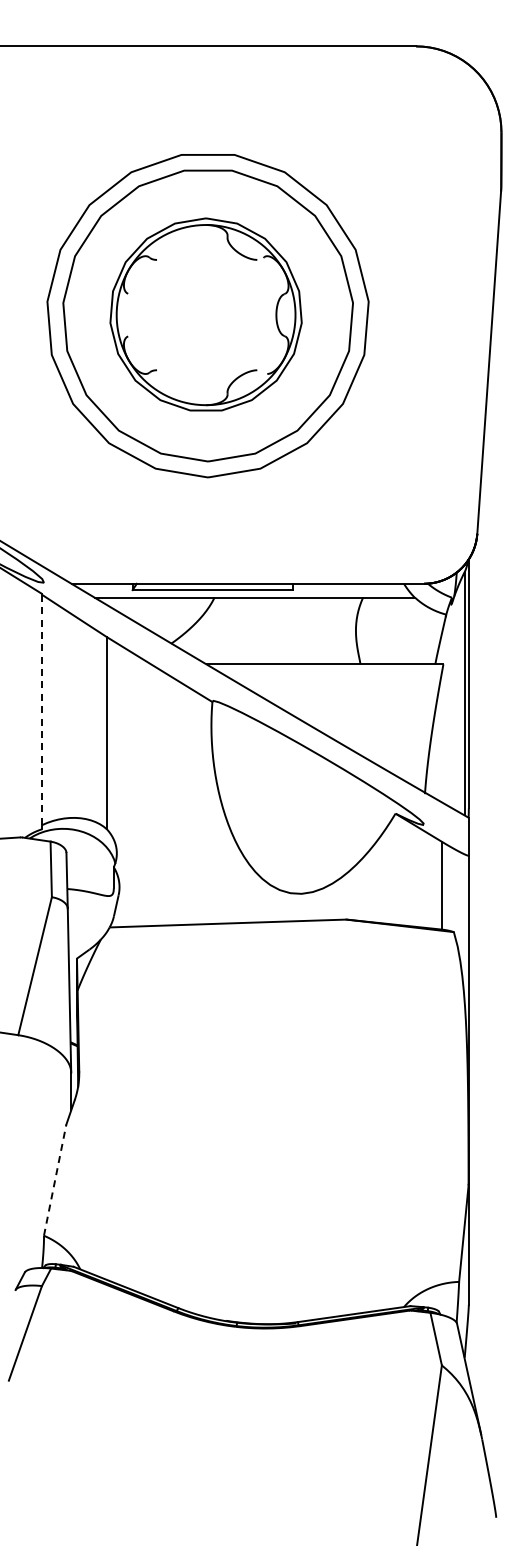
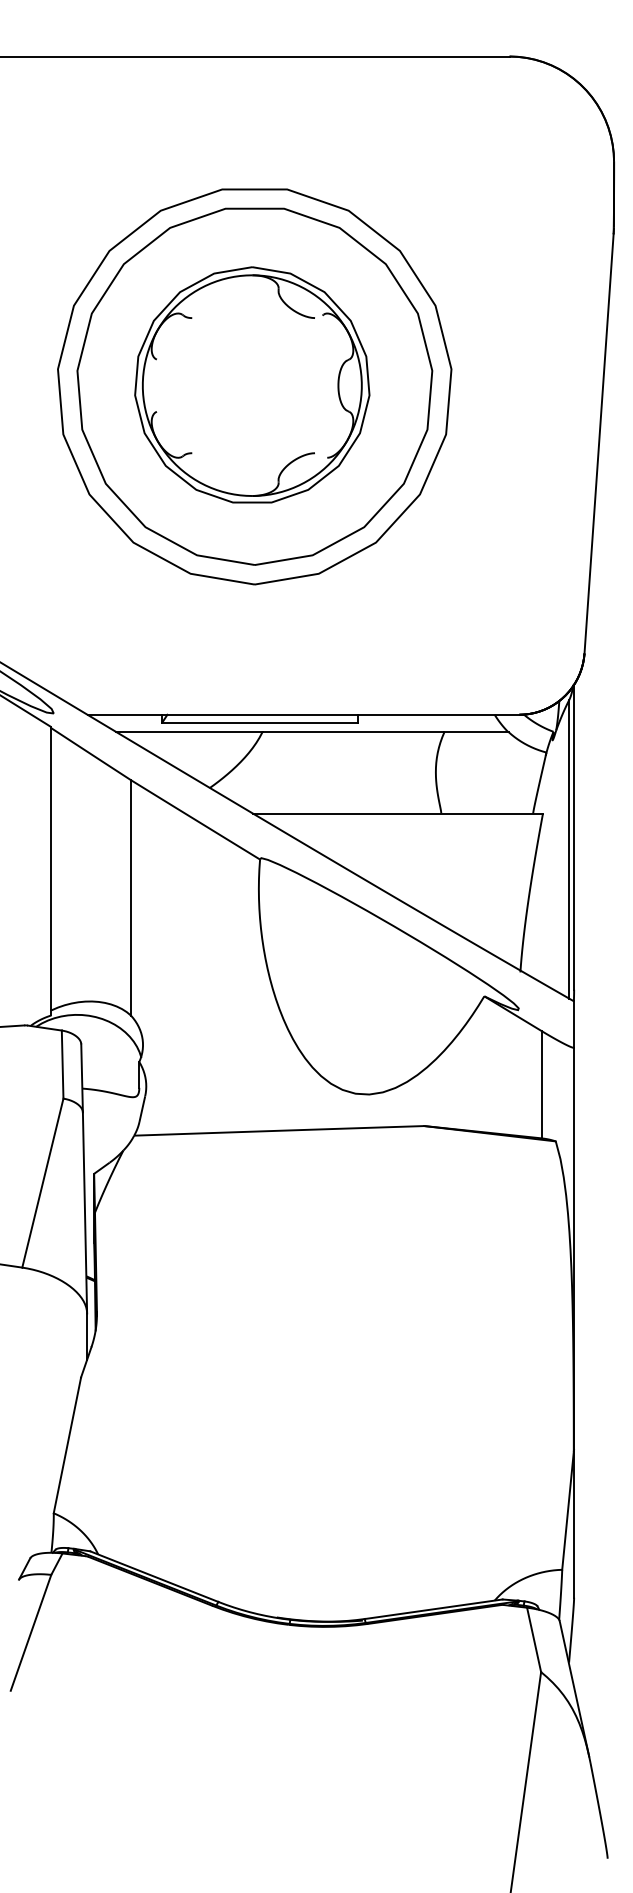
line: (42, 710) -> (51, 869), dashed -> solid
line: (55, 1179) -> (67, 1444), dashed -> solid

